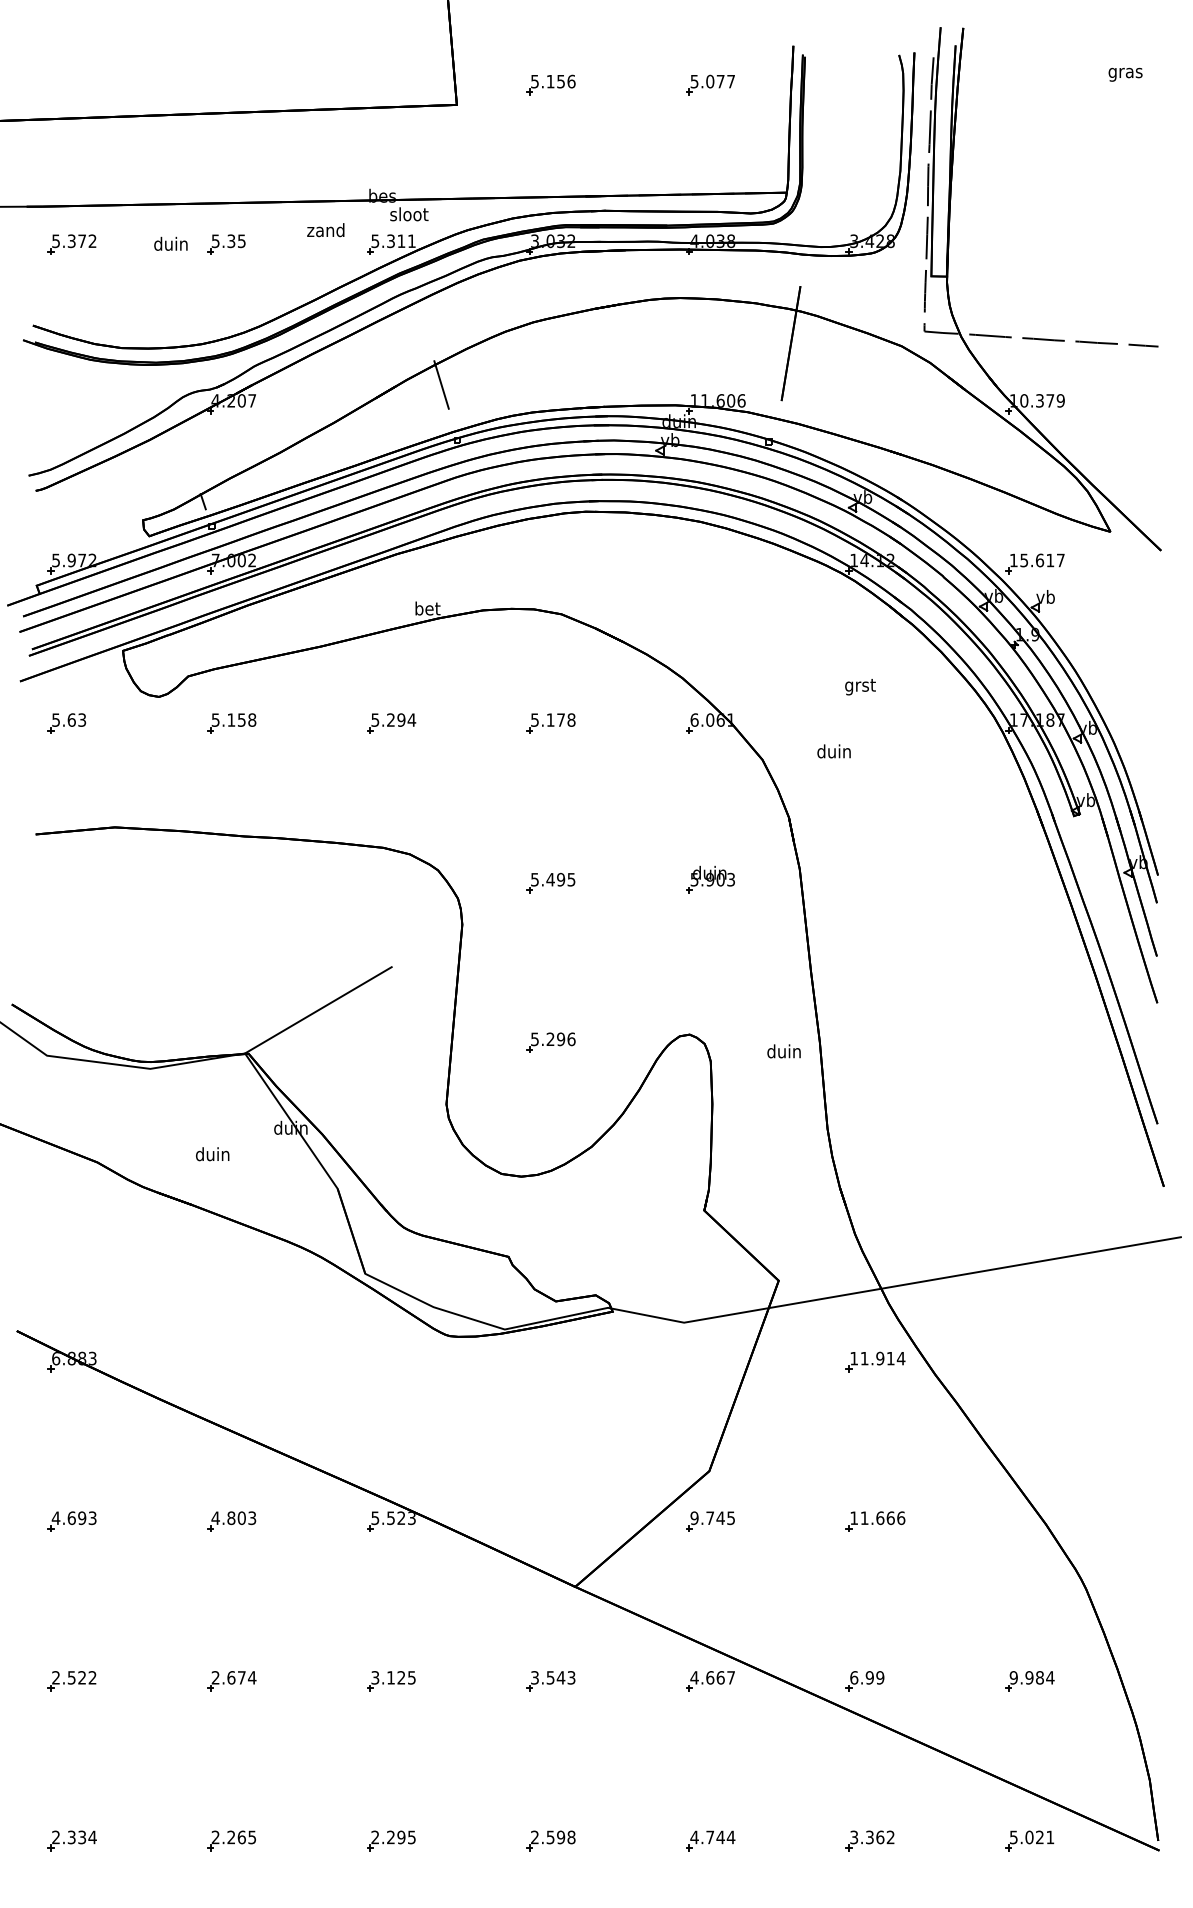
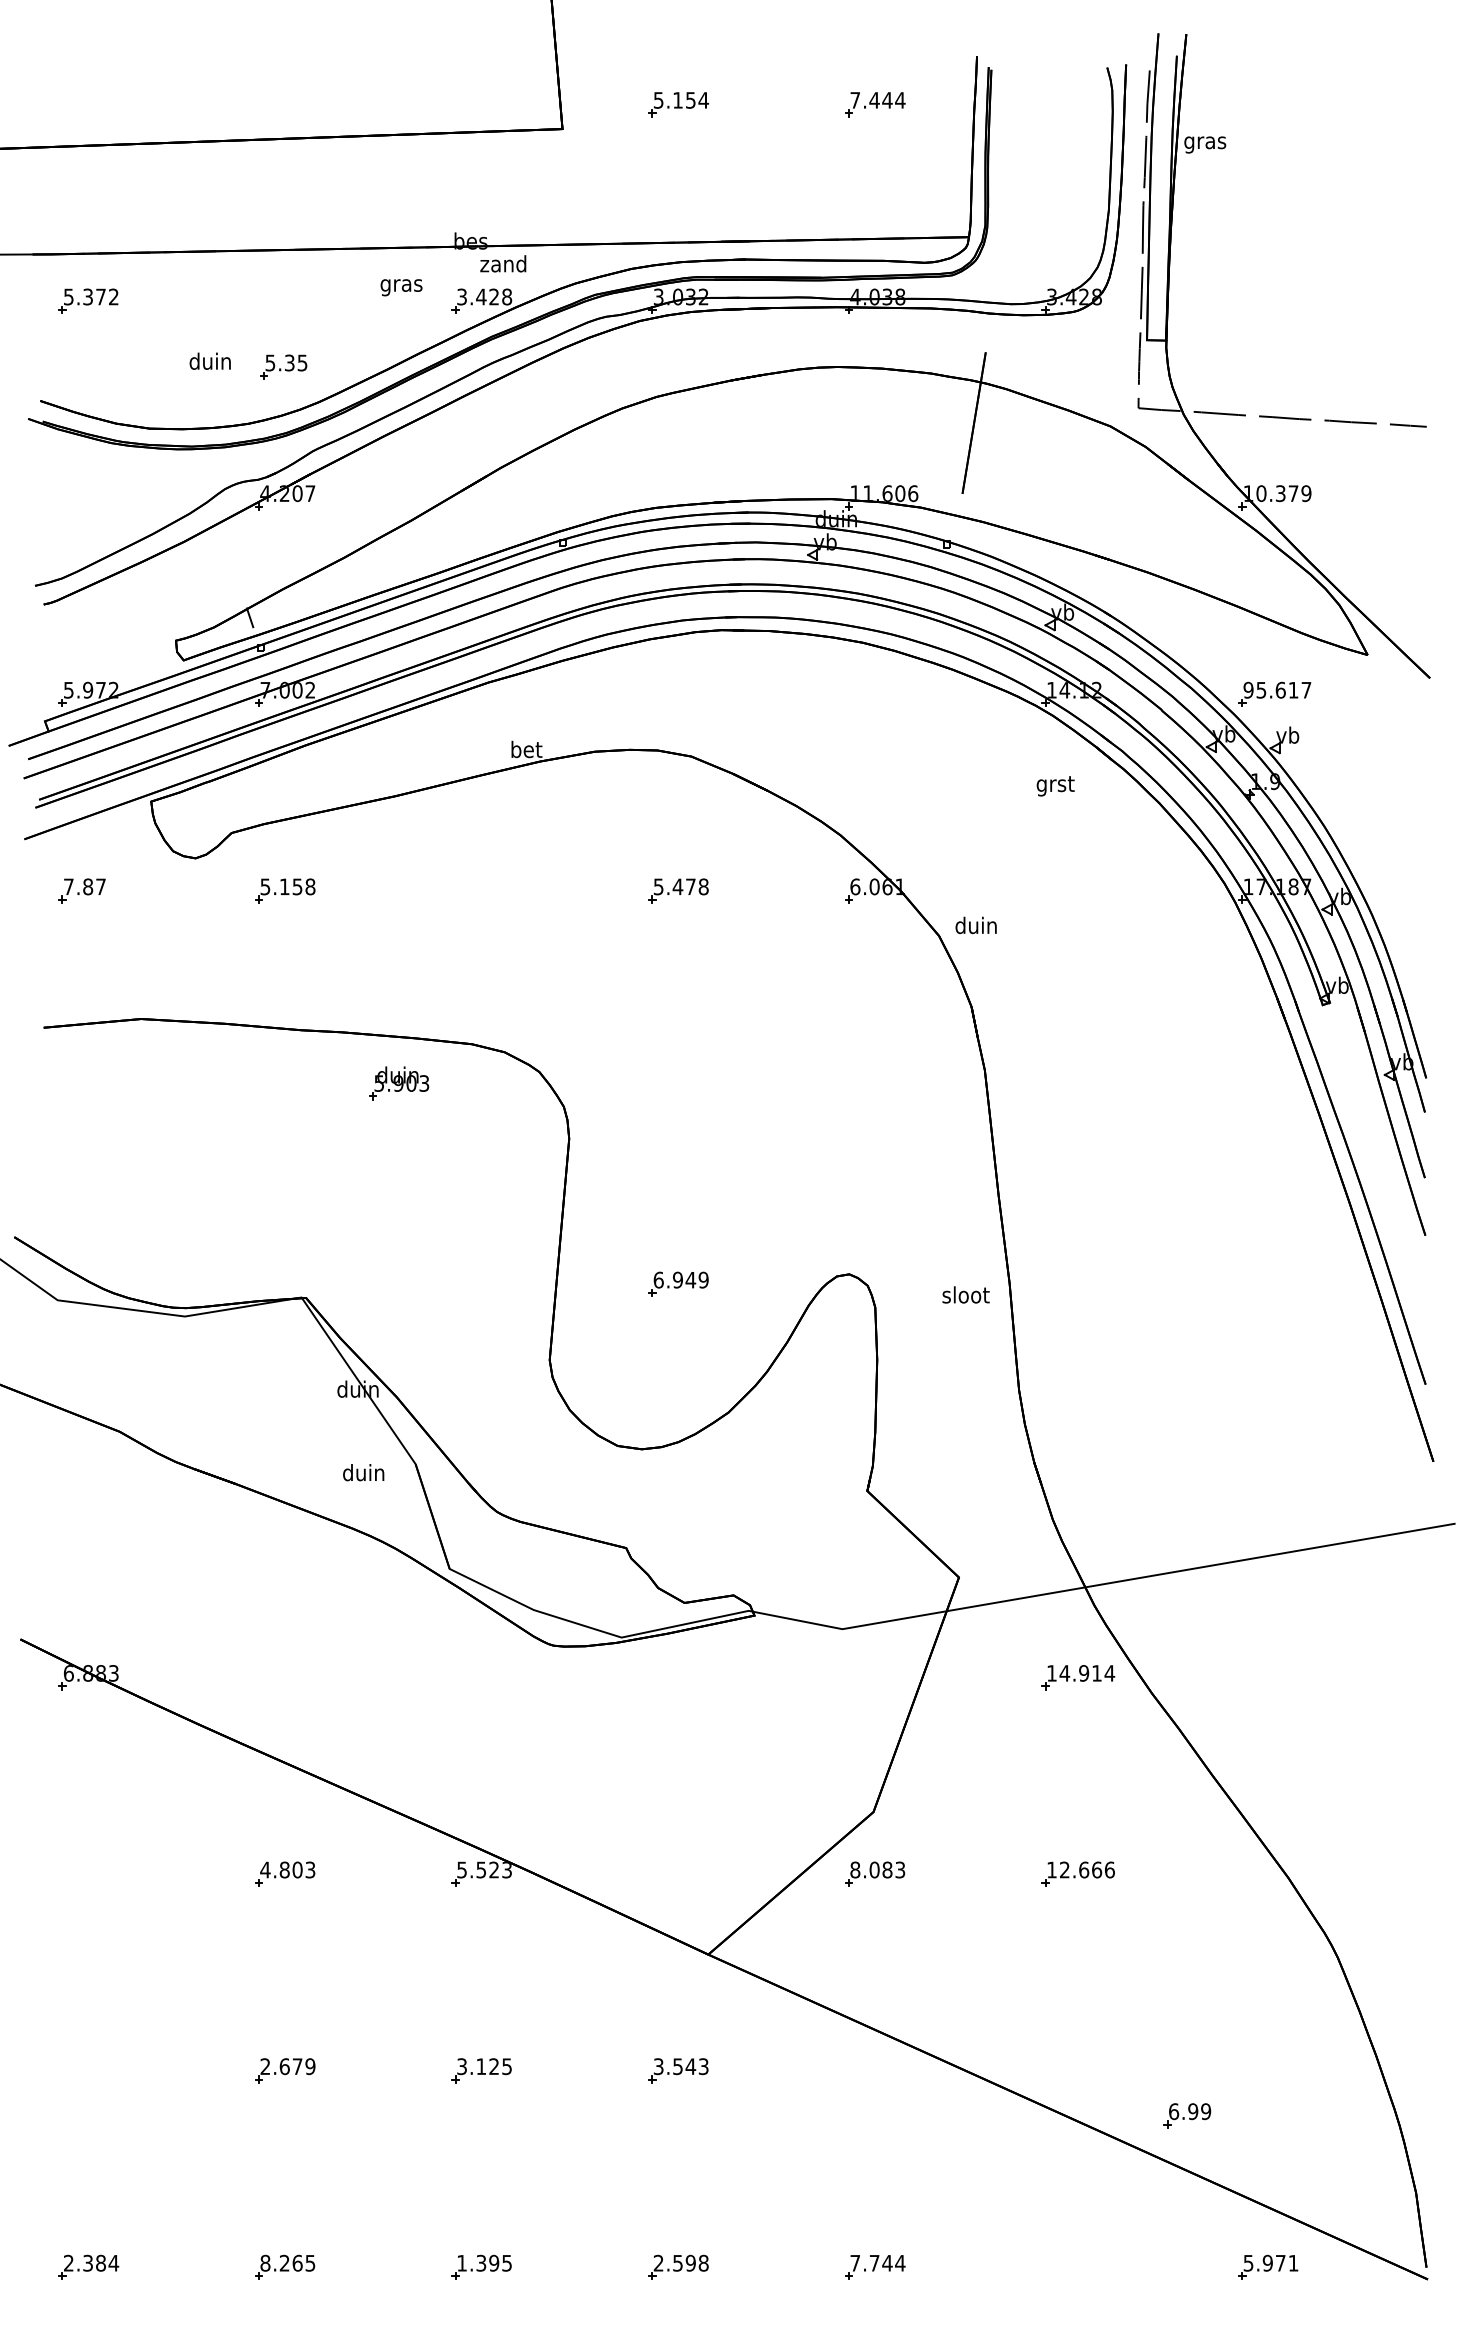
text: (1125, 74) -> (1205, 144), moved
text: (571, 81) -> (703, 100), 5.156 -> 5.154
text: (712, 81) -> (877, 100), 5.077 -> 7.444
text: (408, 214) -> (503, 263), sloot -> zand
text: (325, 231) -> (400, 285), zand -> gras
text: (393, 240) -> (484, 296), 5.311 -> 3.428
text: (170, 243) -> (209, 360), moved
part: (226, 244) -> (283, 366), moved
line: (441, 384) -> (543, 473), removed
text: (1013, 559) -> (1248, 689), 15.617 -> 95.617
text: (860, 687) -> (1055, 786), moved
text: (68, 719) -> (84, 886), 5.63 -> 7.87
text: (550, 719) -> (677, 886), 5.178 -> 5.478
part: (391, 723) -> (481, 890), removed
text: (833, 751) -> (975, 925), moved
part: (710, 879) -> (399, 1083), moved
part: (551, 882) -> (678, 1087), removed
line: (318, 1010) -> (391, 1244), removed
text: (552, 1038) -> (680, 1279), 5.296 -> 6.949
text: (784, 1051) -> (965, 1294), duin -> sloot
text: (212, 1154) -> (363, 1472), moved
text: (864, 1358) -> (1064, 1673), 11.914 -> 14.914
text: (712, 1517) -> (877, 1869), 9.745 -> 8.083
text: (864, 1517) -> (1064, 1869), 11.666 -> 12.666
part: (72, 1521) -> (88, 1873), removed
text: (252, 1677) -> (310, 2066), 2.674 -> 2.679
part: (72, 1680) -> (88, 2070), removed
part: (710, 1680) -> (874, 2070), removed
part: (865, 1680) -> (1187, 2115), moved
part: (1030, 1680) -> (1268, 2070), removed
text: (81, 1836) -> (100, 2262), 2.334 -> 2.384
text: (382, 1836) -> (471, 2262), 2.295 -> 1.395
text: (1034, 1836) -> (1273, 2262), 5.021 -> 5.971
text: (215, 1837) -> (265, 2263), 2.265 -> 8.265
text: (694, 1837) -> (855, 2263), 4.744 -> 7.744
part: (870, 1840) -> (1071, 2266), removed

